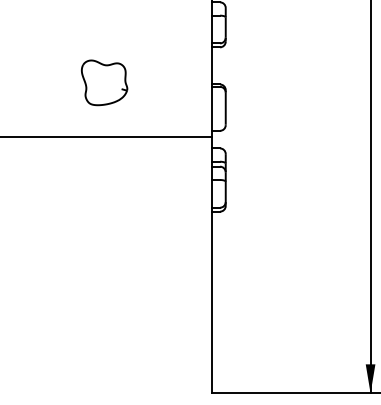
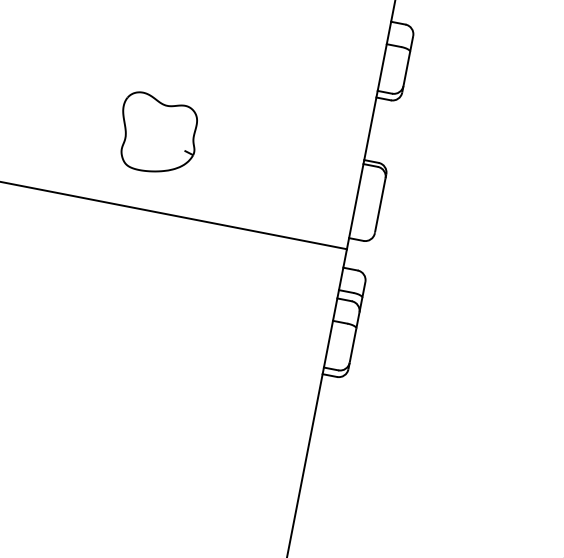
part: (104, 82) -> (157, 133), moved

